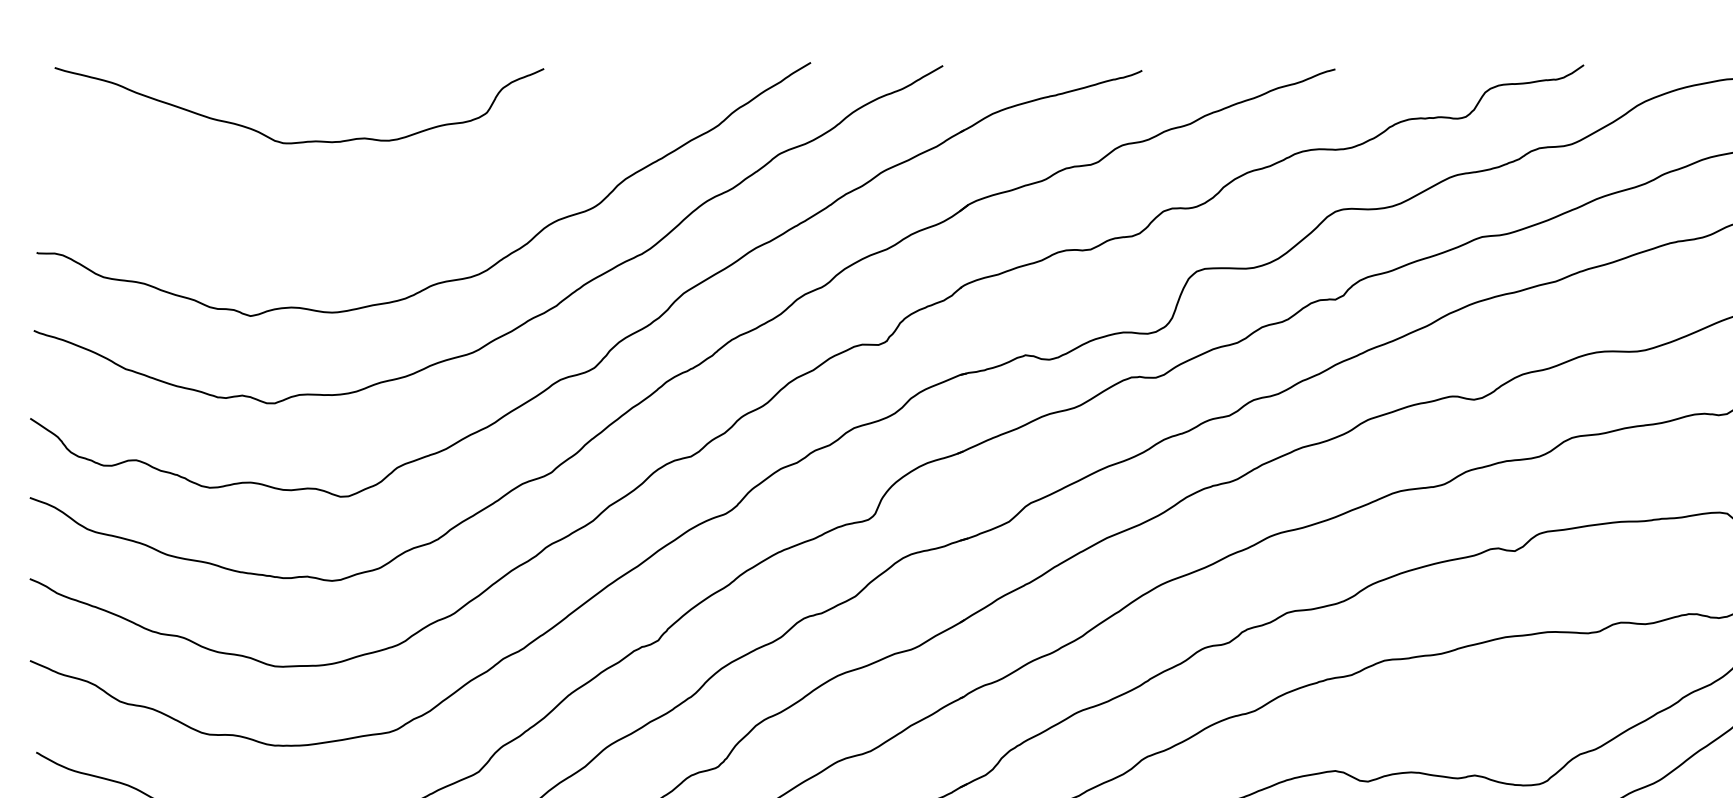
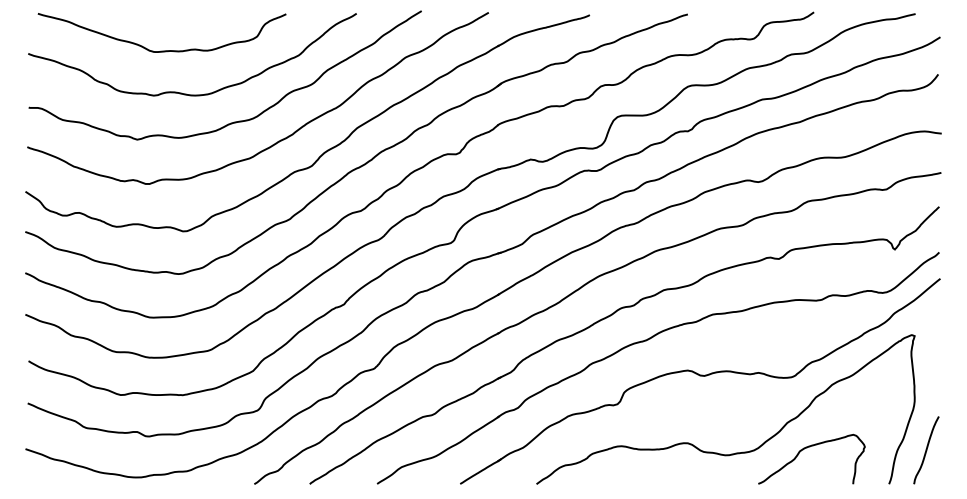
curve: (347, 225) -> (186, 93), added

